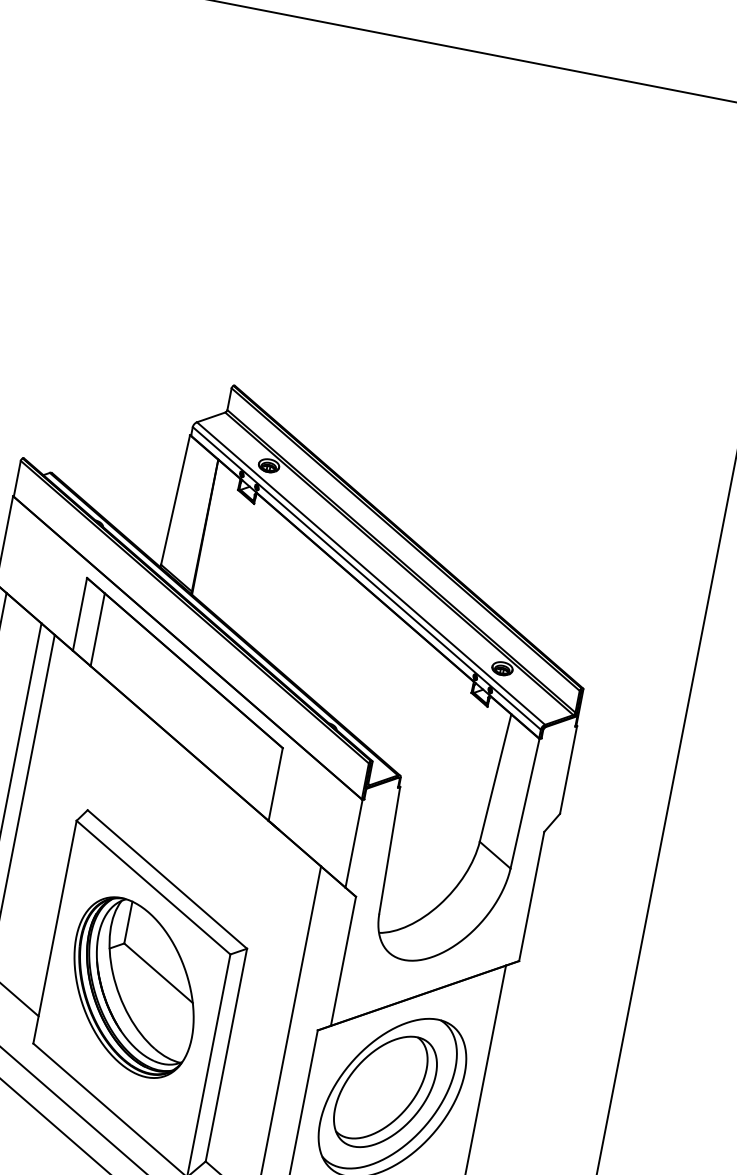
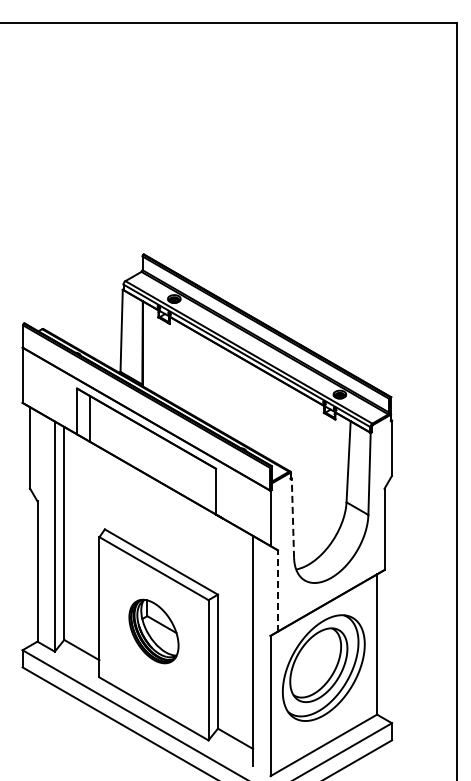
line: (388, 850) -> (292, 518), solid -> dashed
line: (342, 960) -> (277, 590), solid -> dashed
part: (133, 987) -> (153, 631), size x0.6

